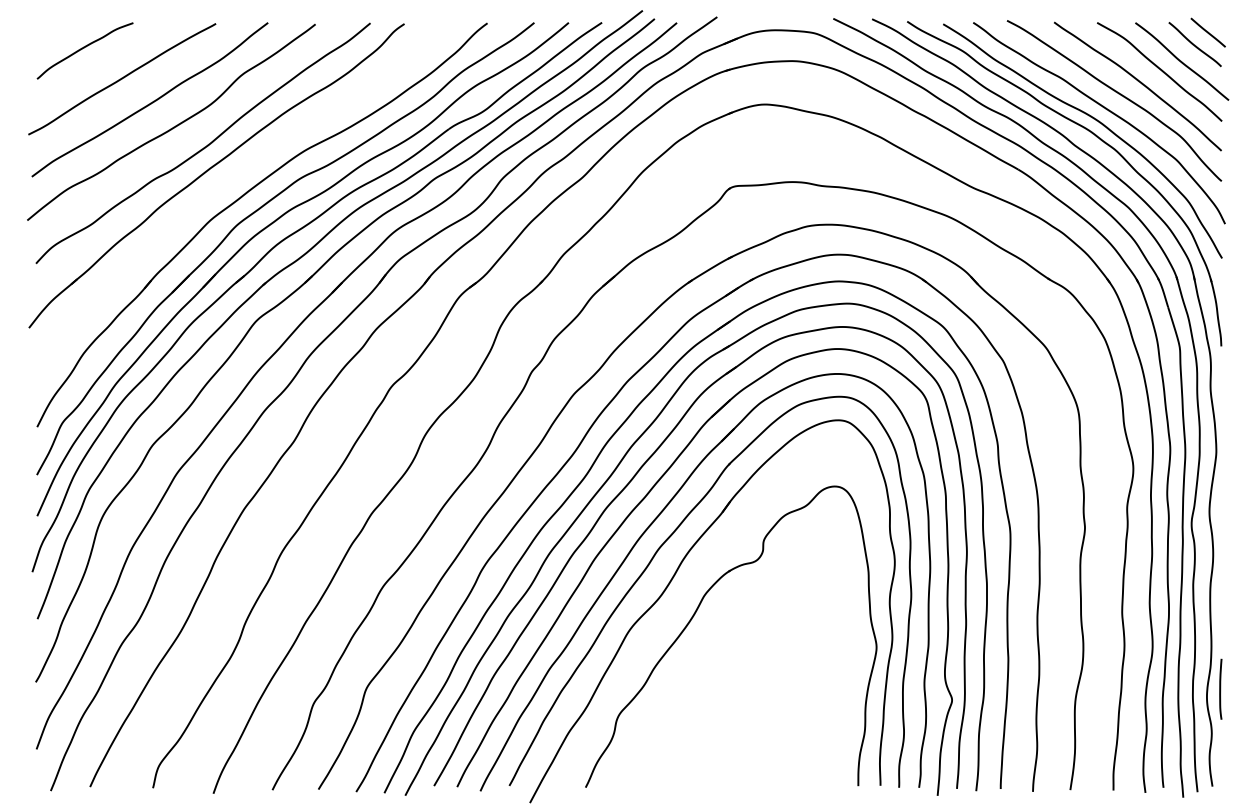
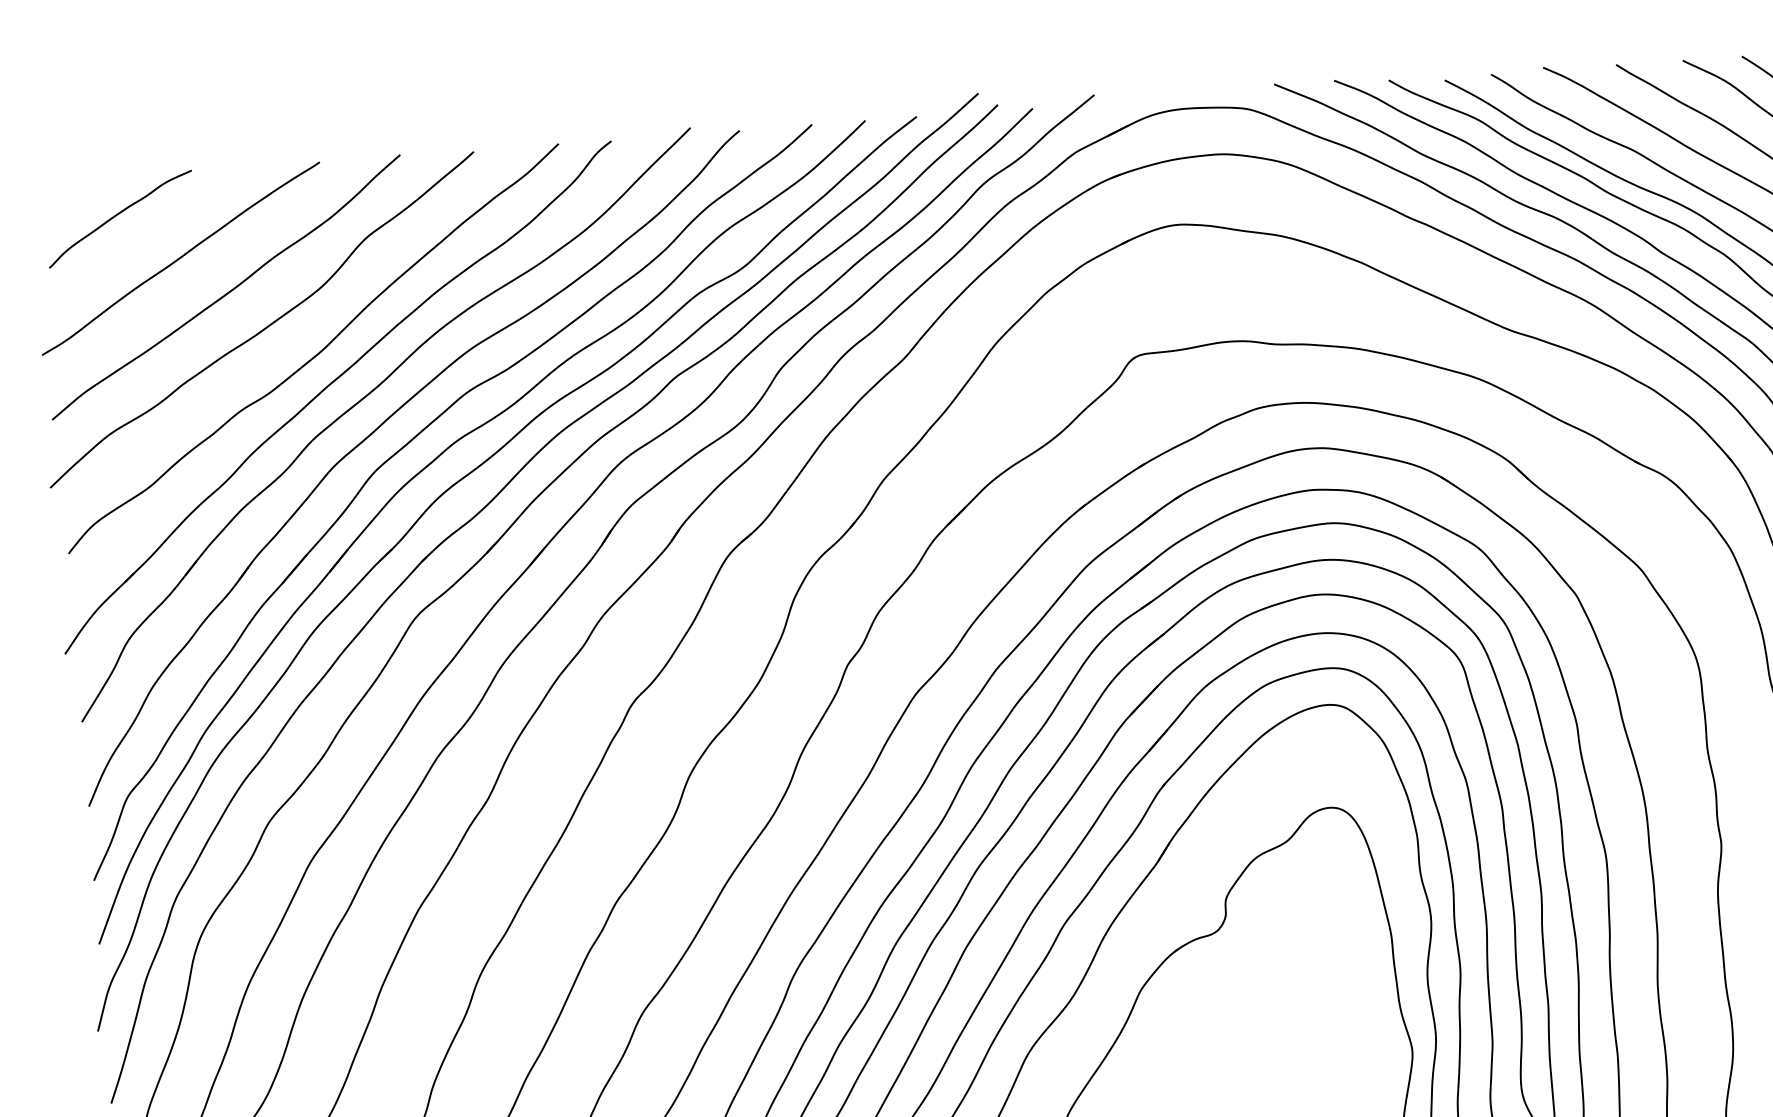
part: (235, 177) -> (367, 397), added

